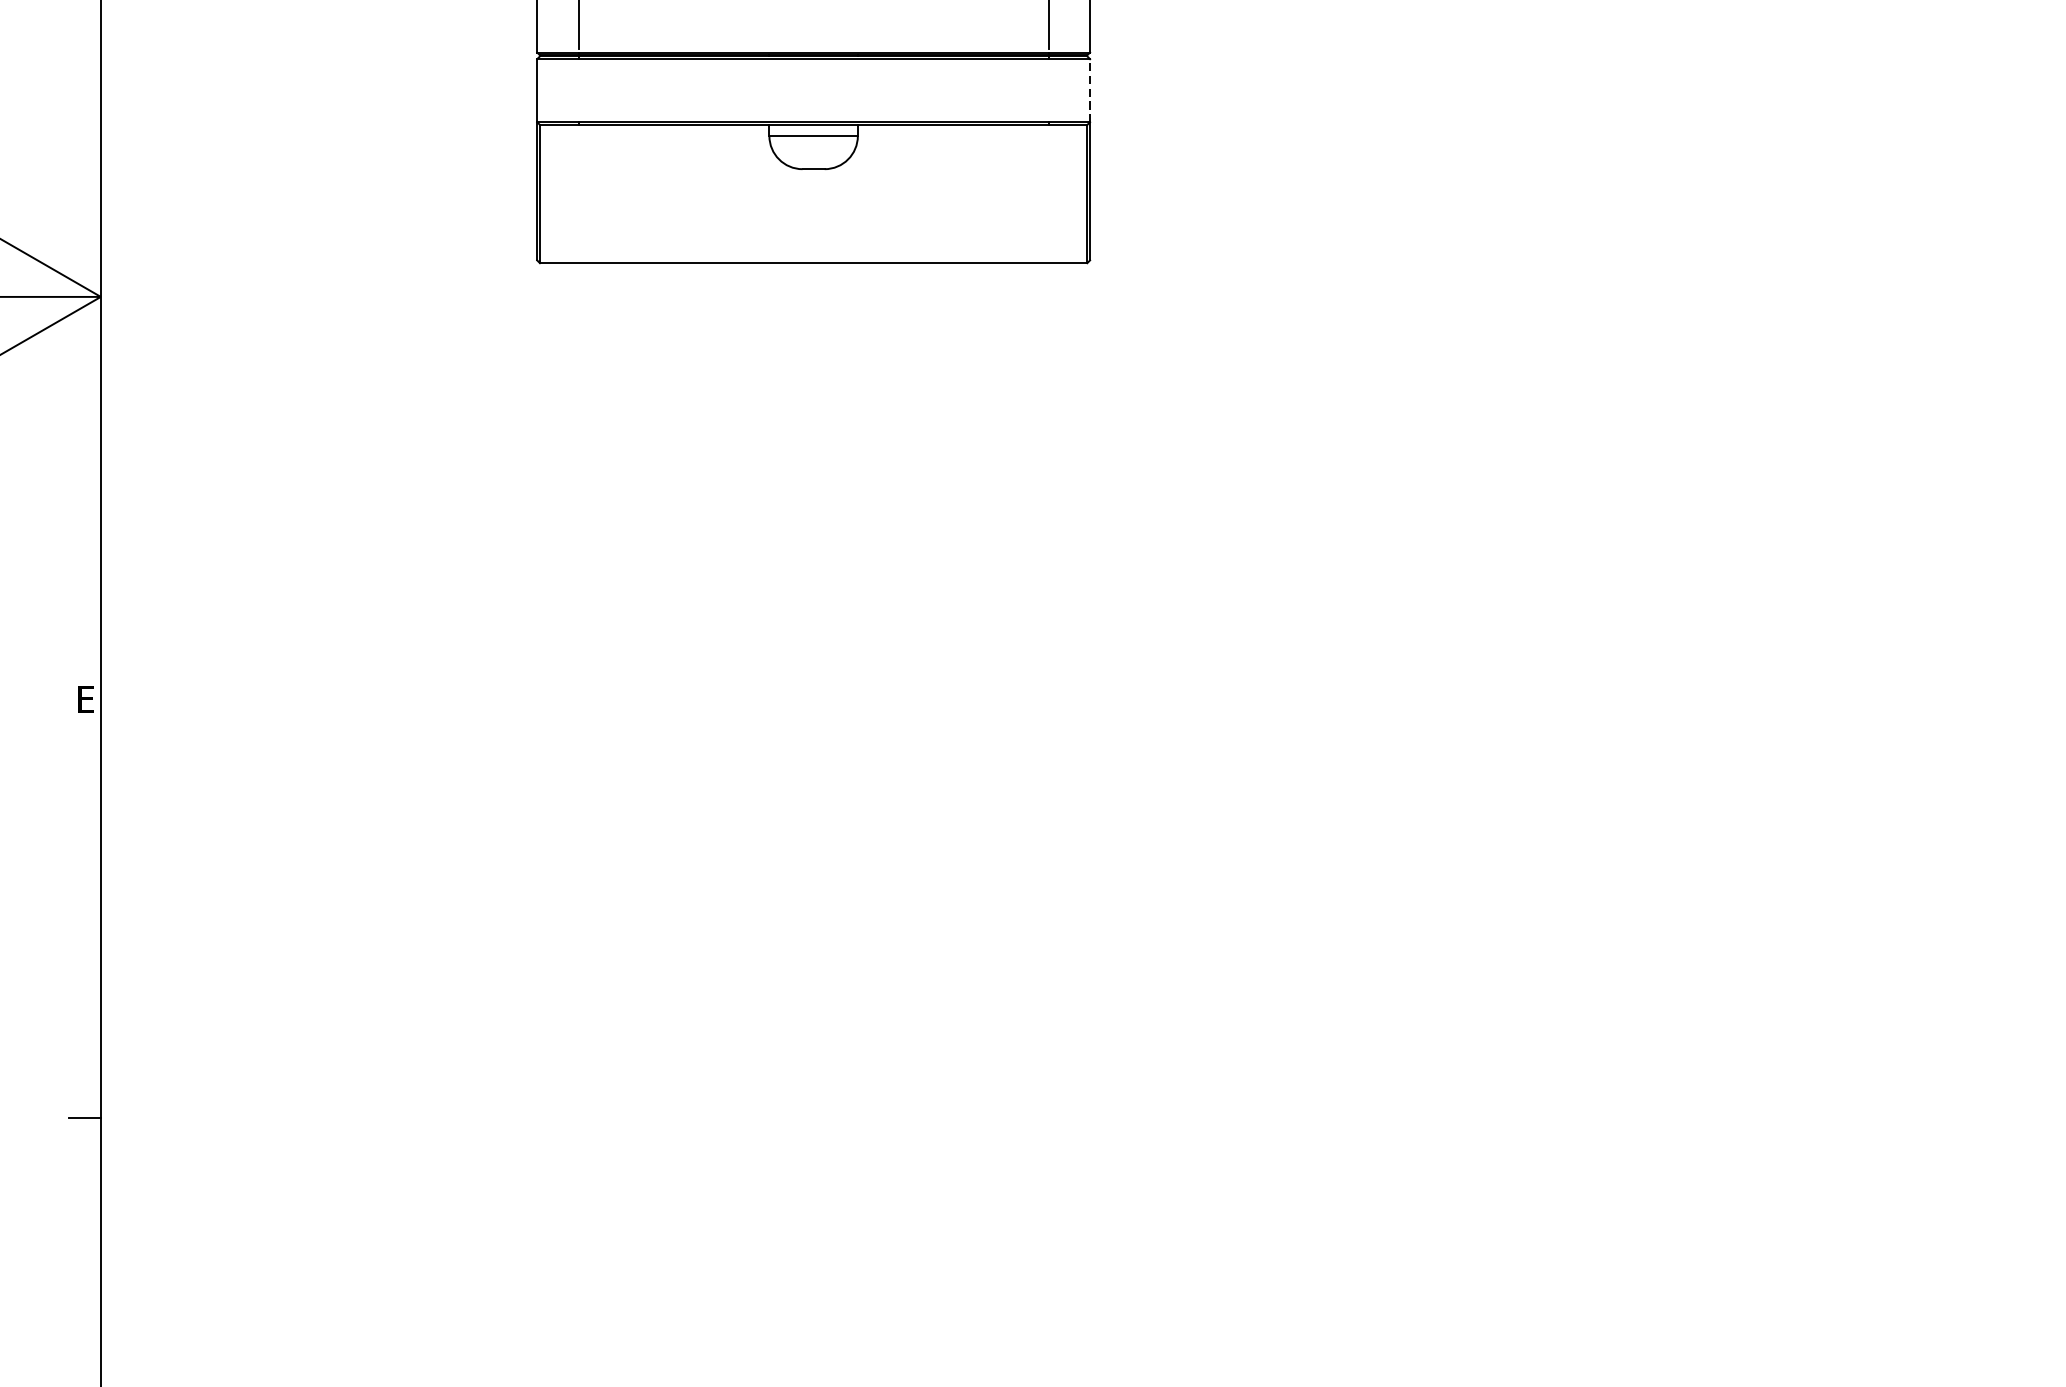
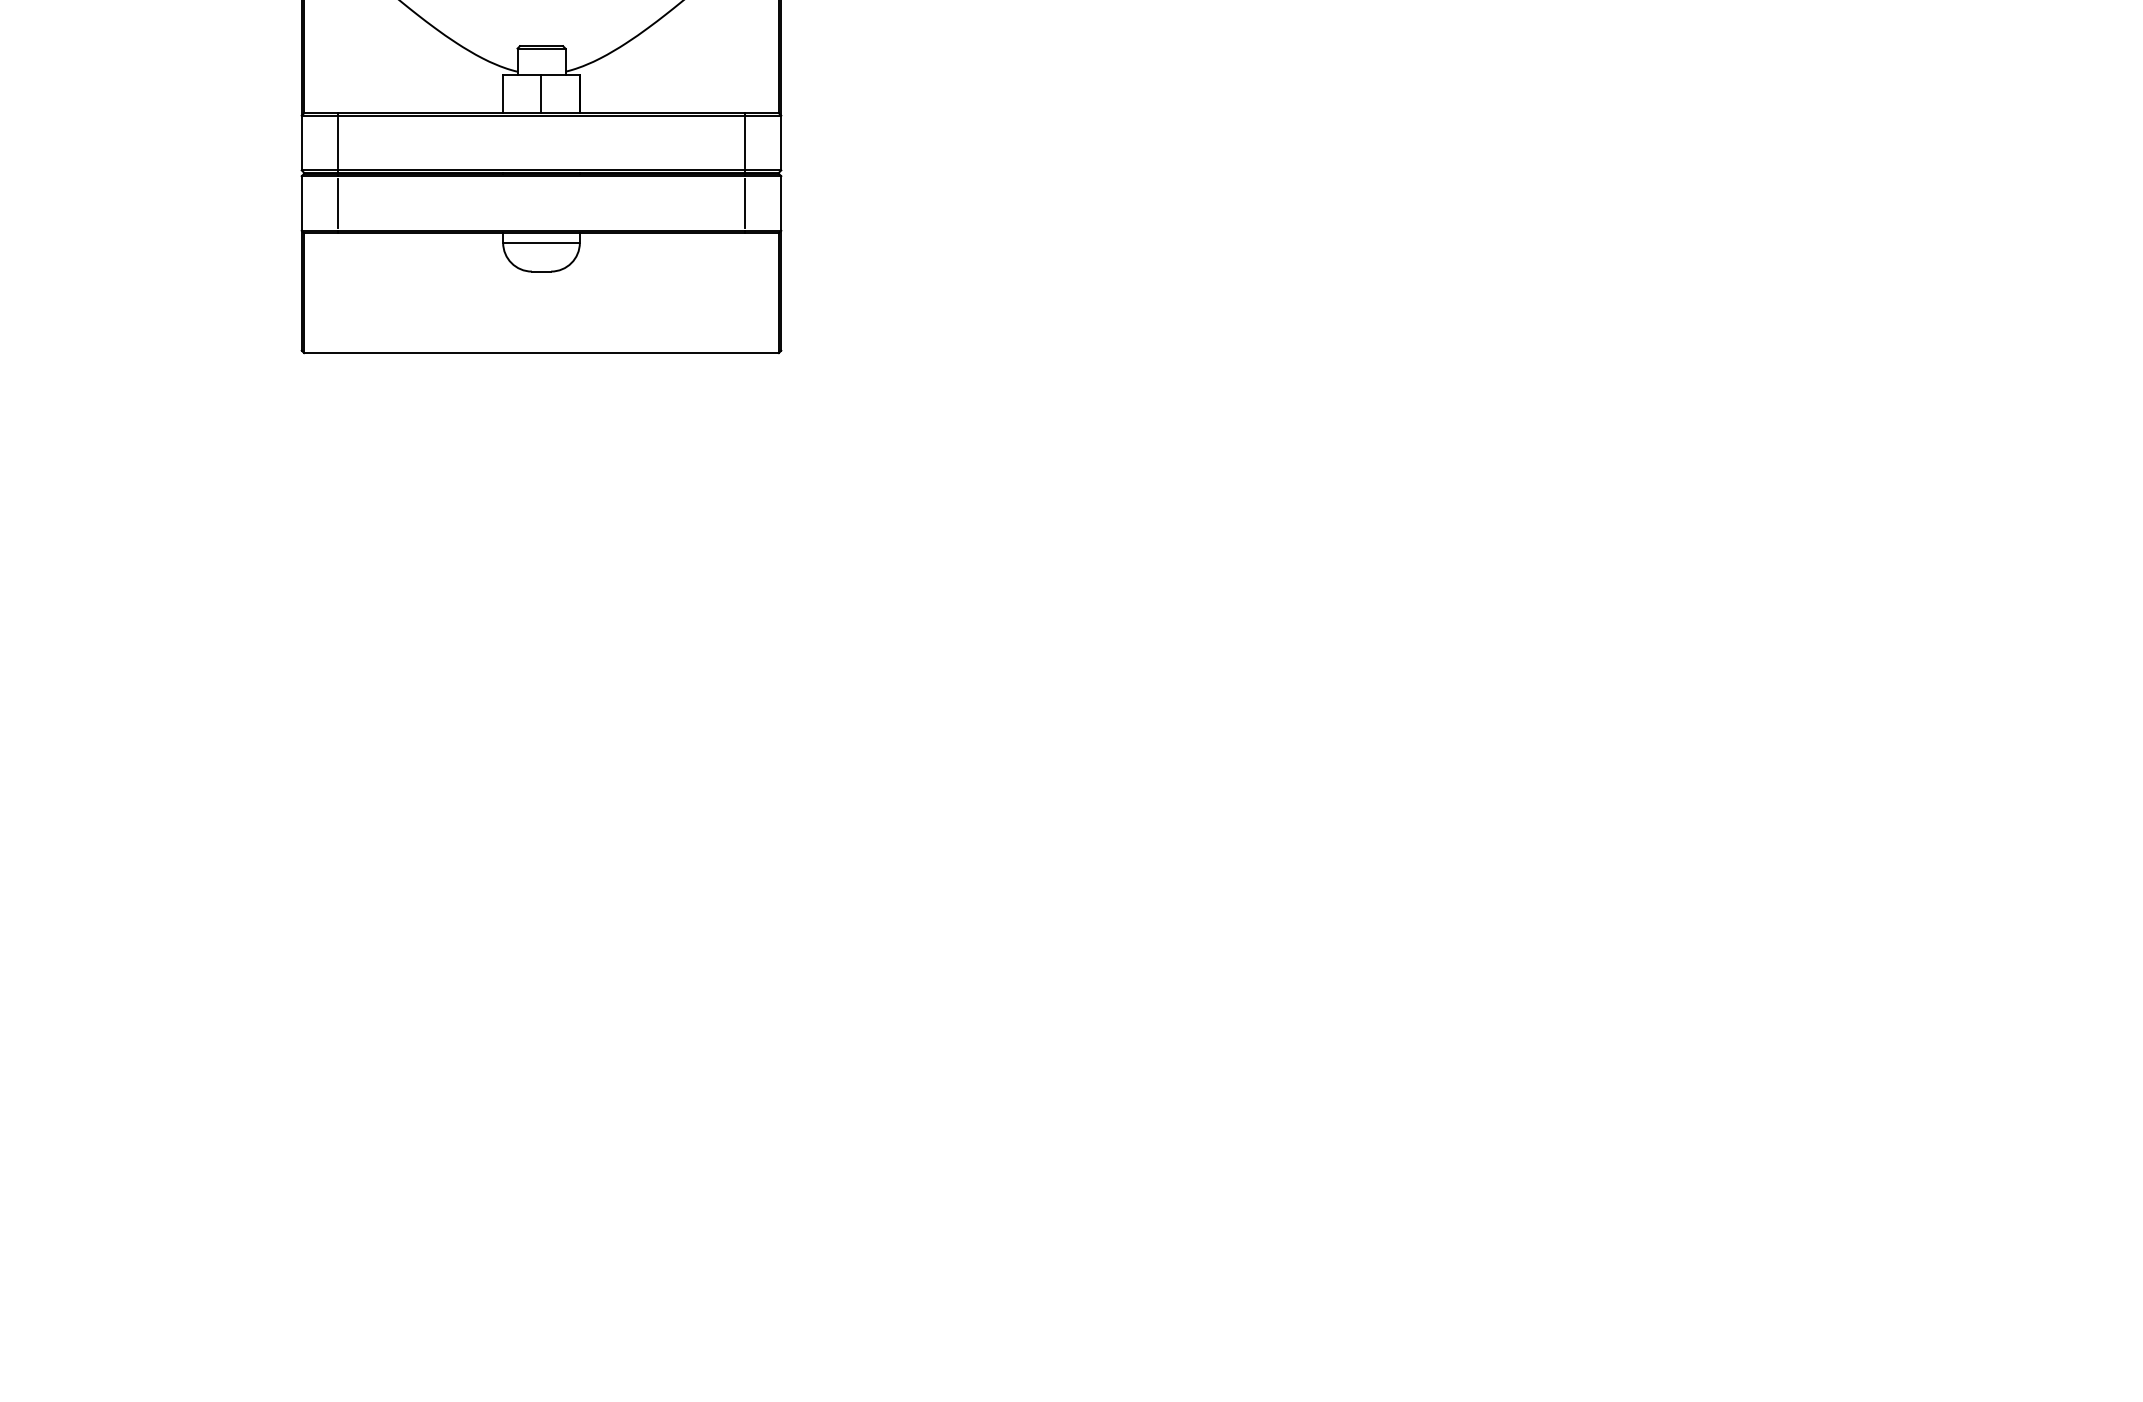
line: (1090, 89) -> (781, 202), dashed -> solid
line: (578, 90) -> (337, 203), added
line: (1048, 90) -> (745, 203), added

